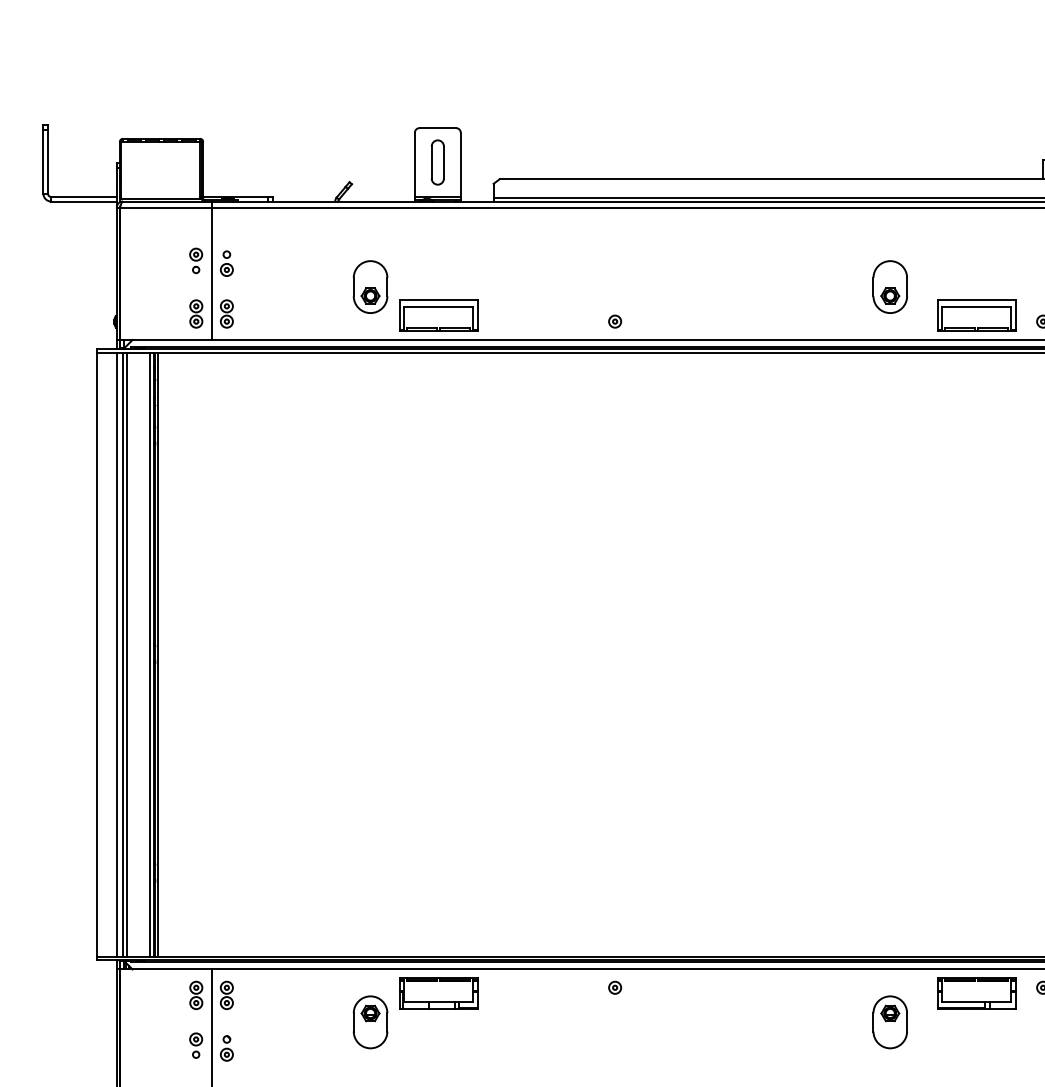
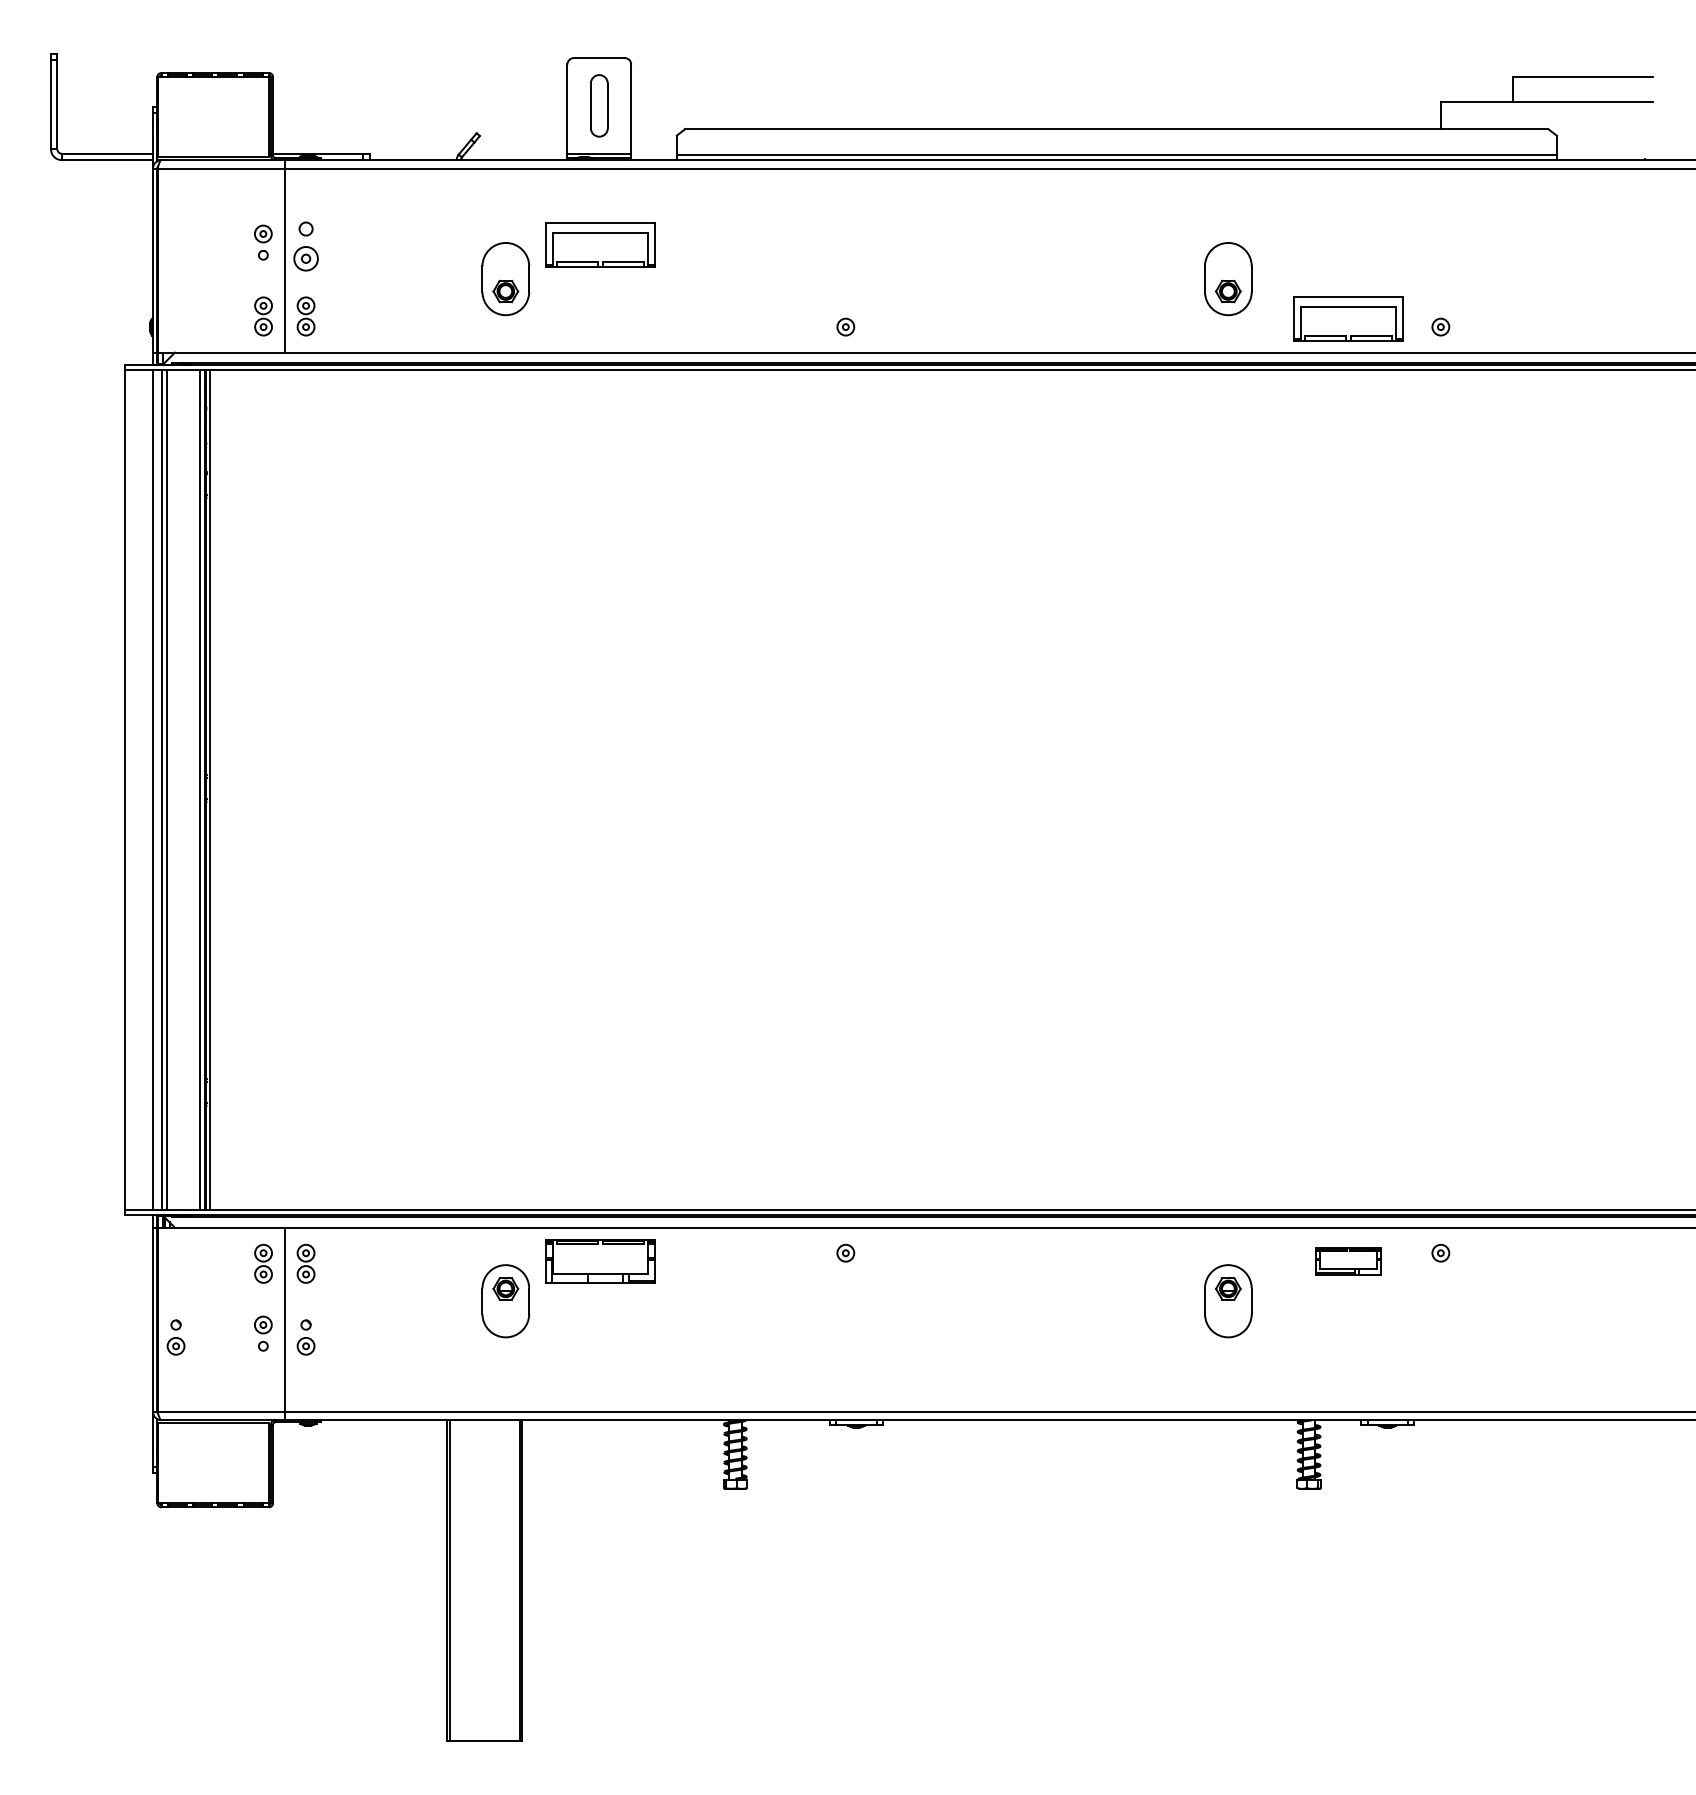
part: (226, 263) -> (305, 246), size x1.4
part: (438, 315) -> (600, 244), moved
part: (976, 993) -> (1348, 1261), size x0.6
part: (132, 1048) -> (175, 1337), added

